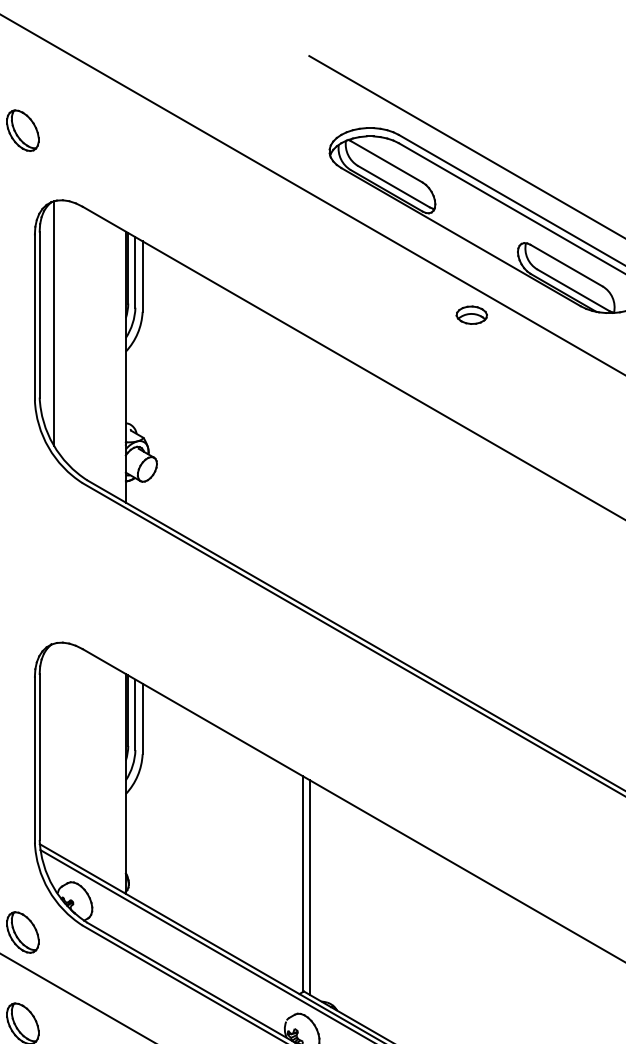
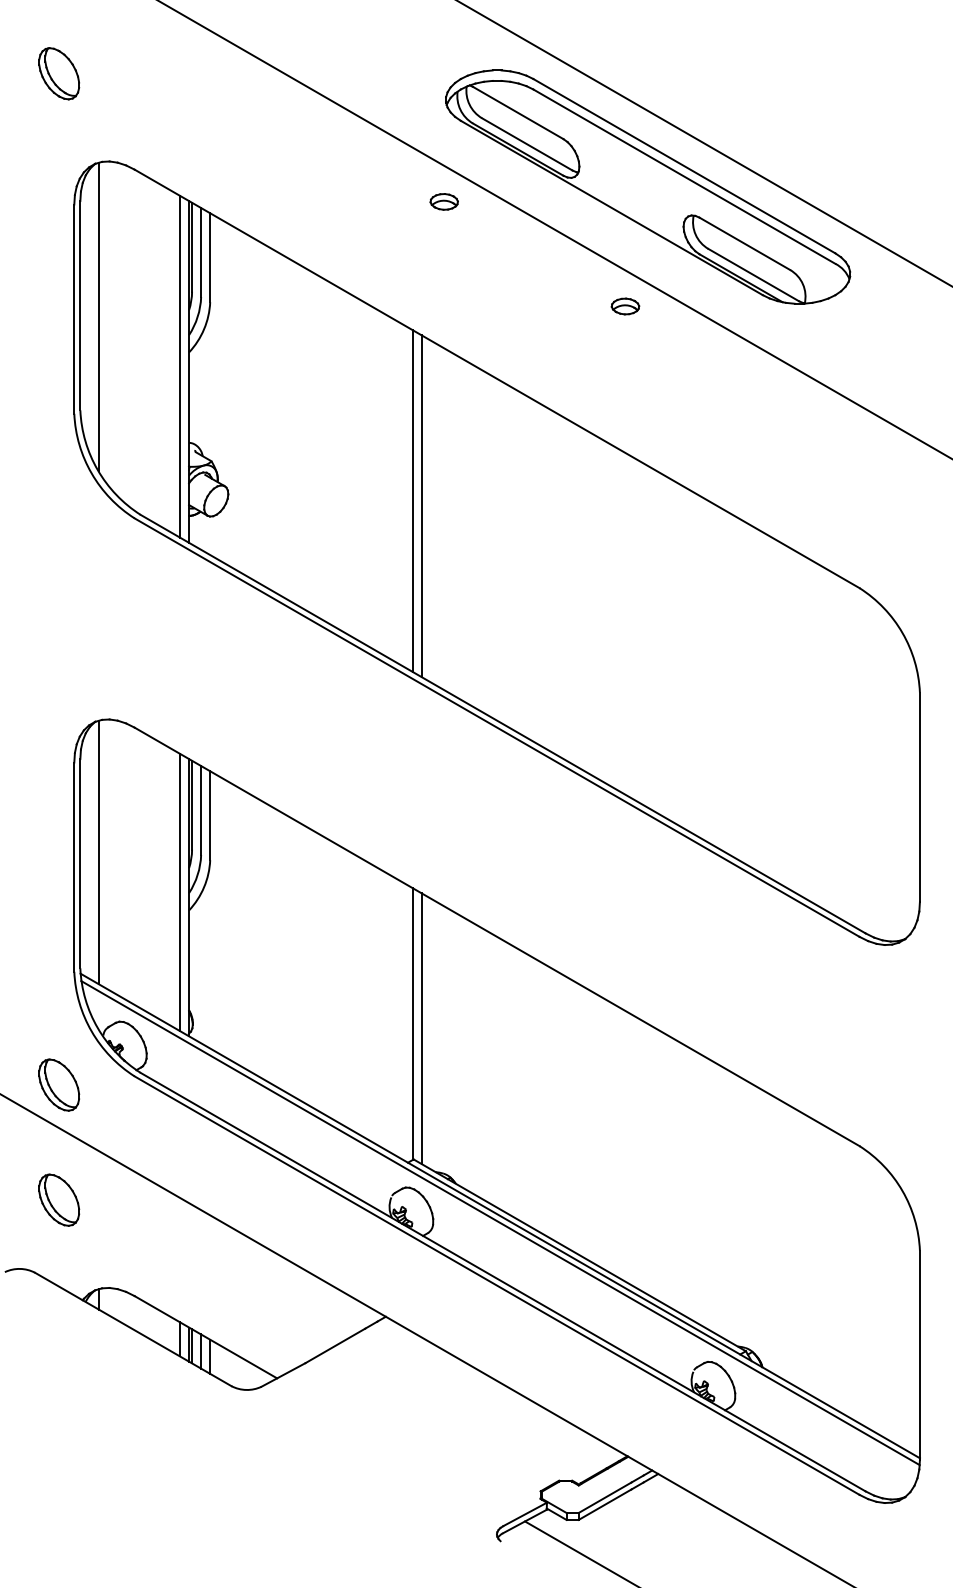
part: (327, 232) -> (443, 201), added
part: (471, 315) -> (625, 306), size x0.71
line: (119, 362) -> (180, 366), added
line: (303, 469) -> (412, 500), added
line: (310, 473) -> (421, 506), added
line: (54, 748) -> (99, 852), added
line: (119, 779) -> (180, 892), added

